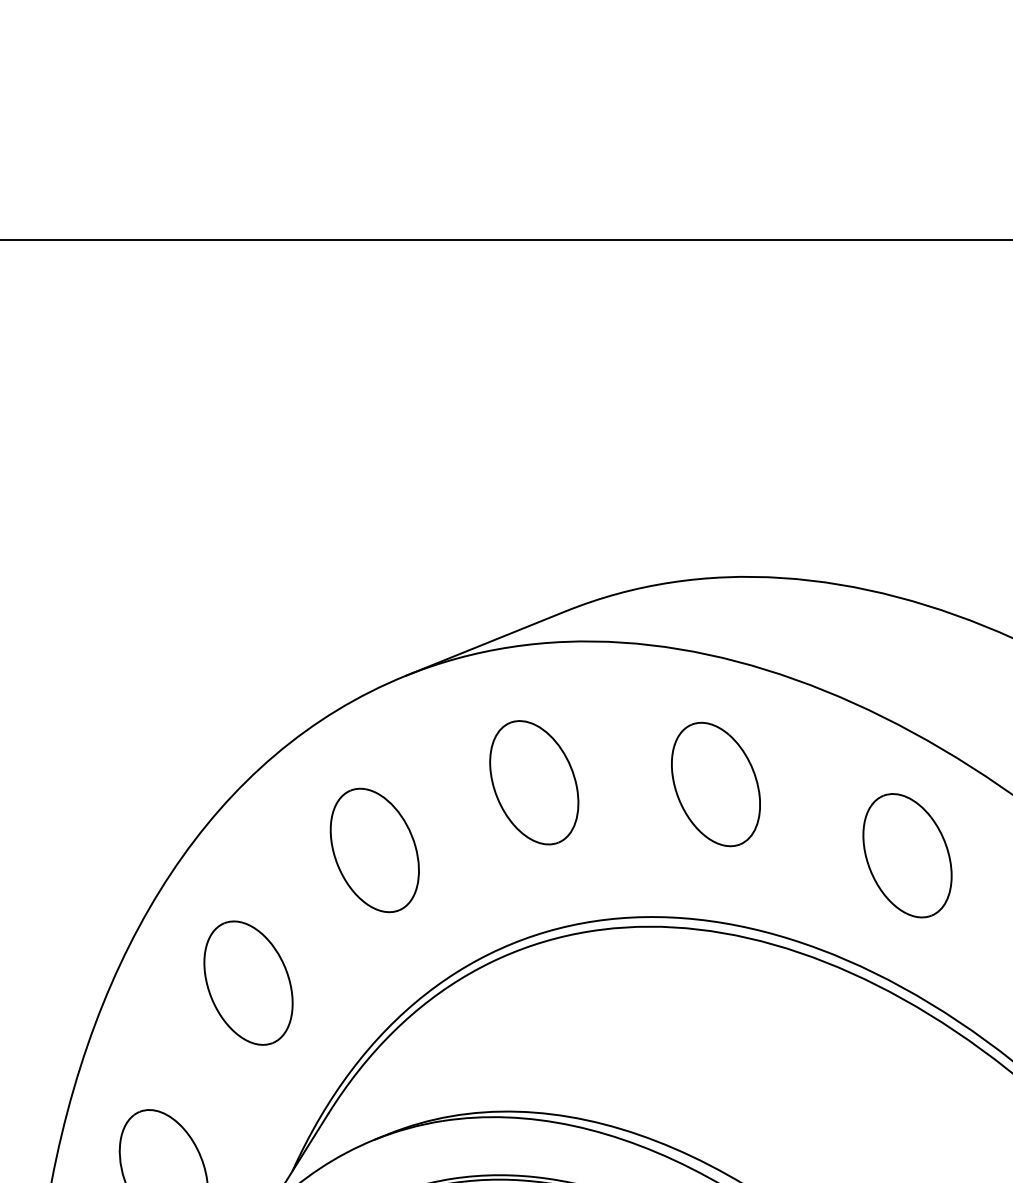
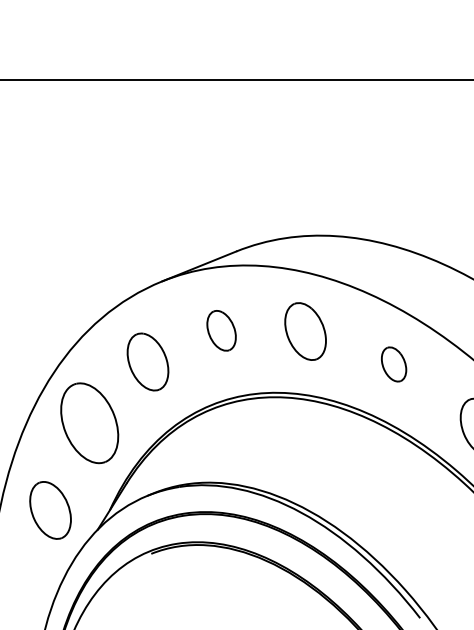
part: (533, 782) -> (221, 330), size x0.7
part: (906, 855) -> (393, 364), size x0.6
part: (248, 983) -> (89, 423), size x1.4

